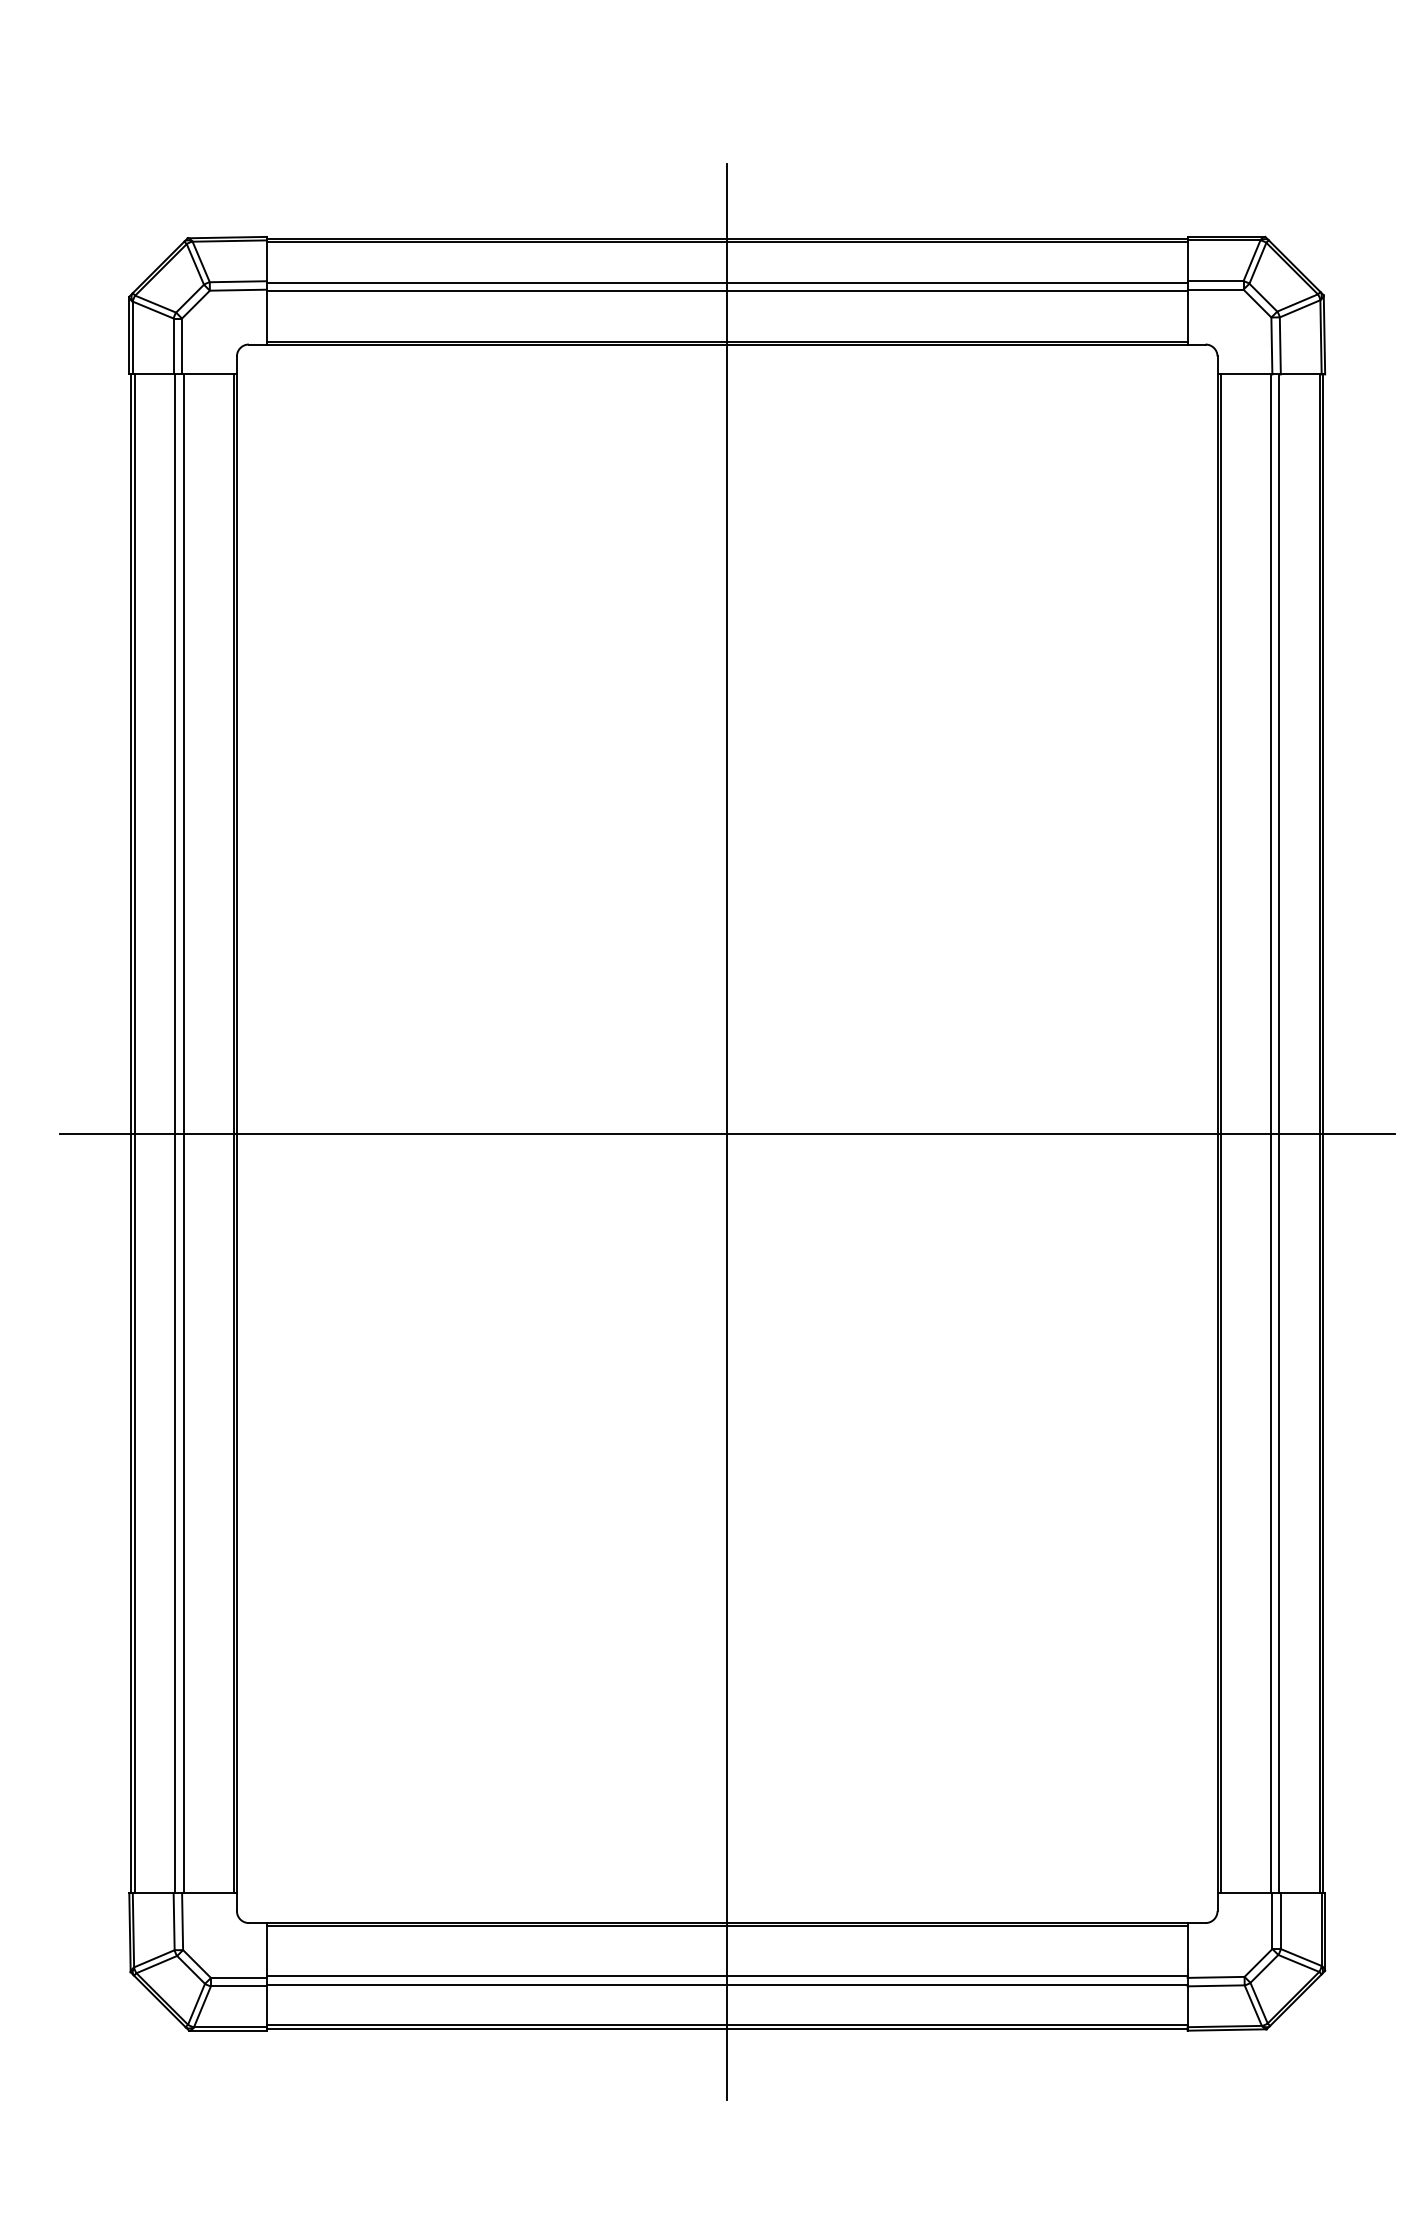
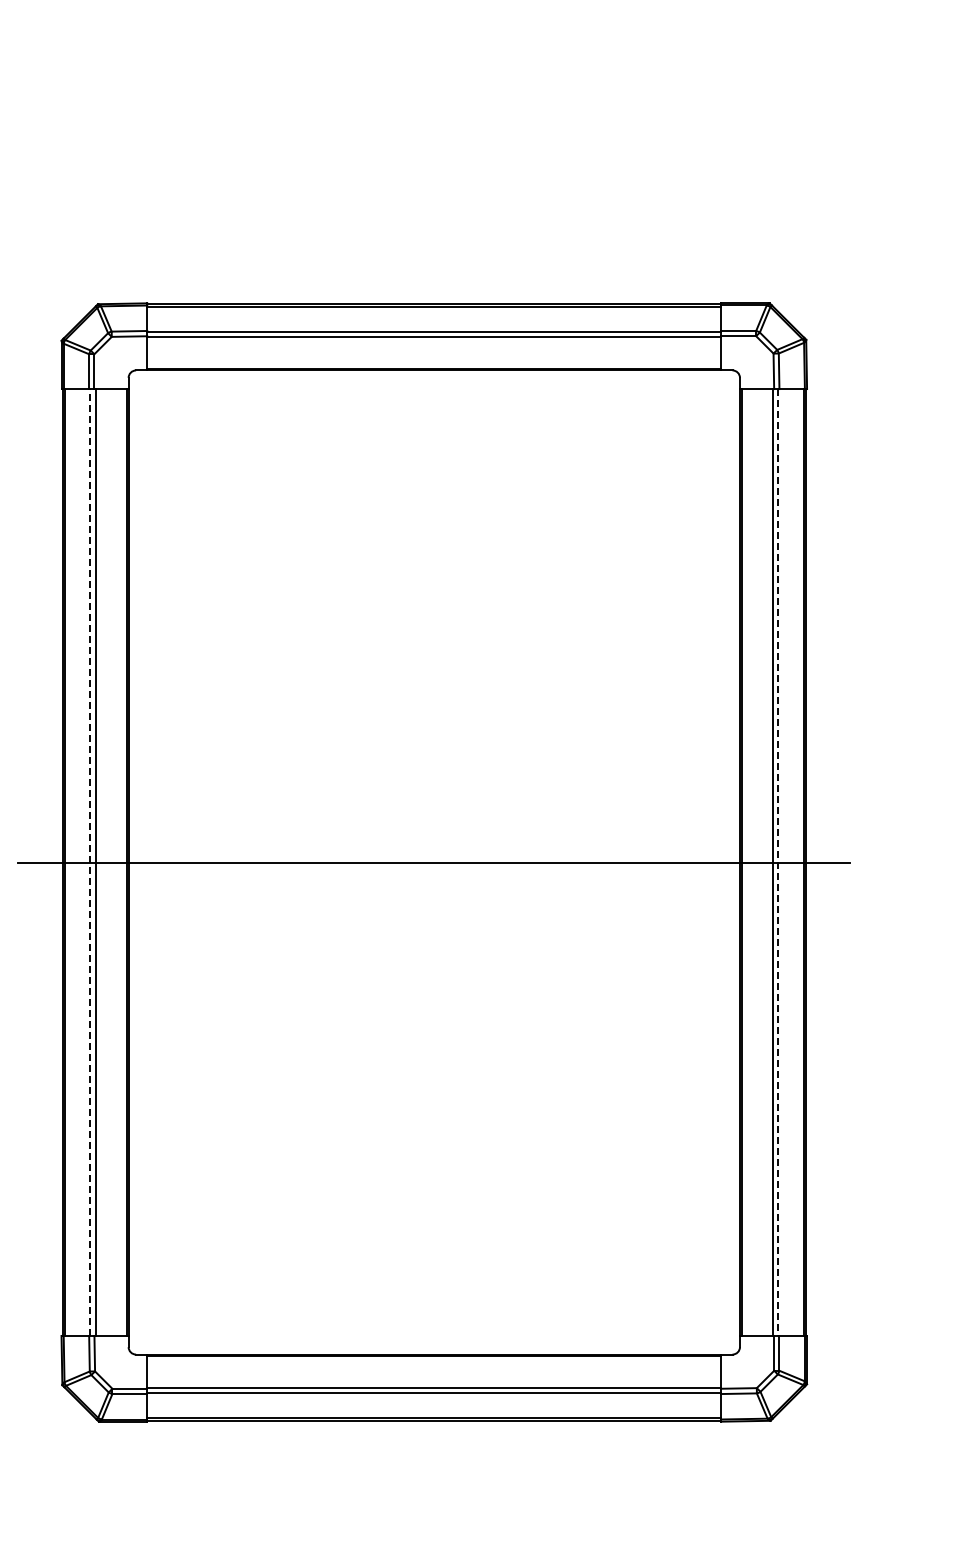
line: (727, 1130) -> (434, 860), removed
line: (175, 1133) -> (90, 862), solid -> dashed
line: (1279, 1135) -> (778, 863), solid -> dashed

